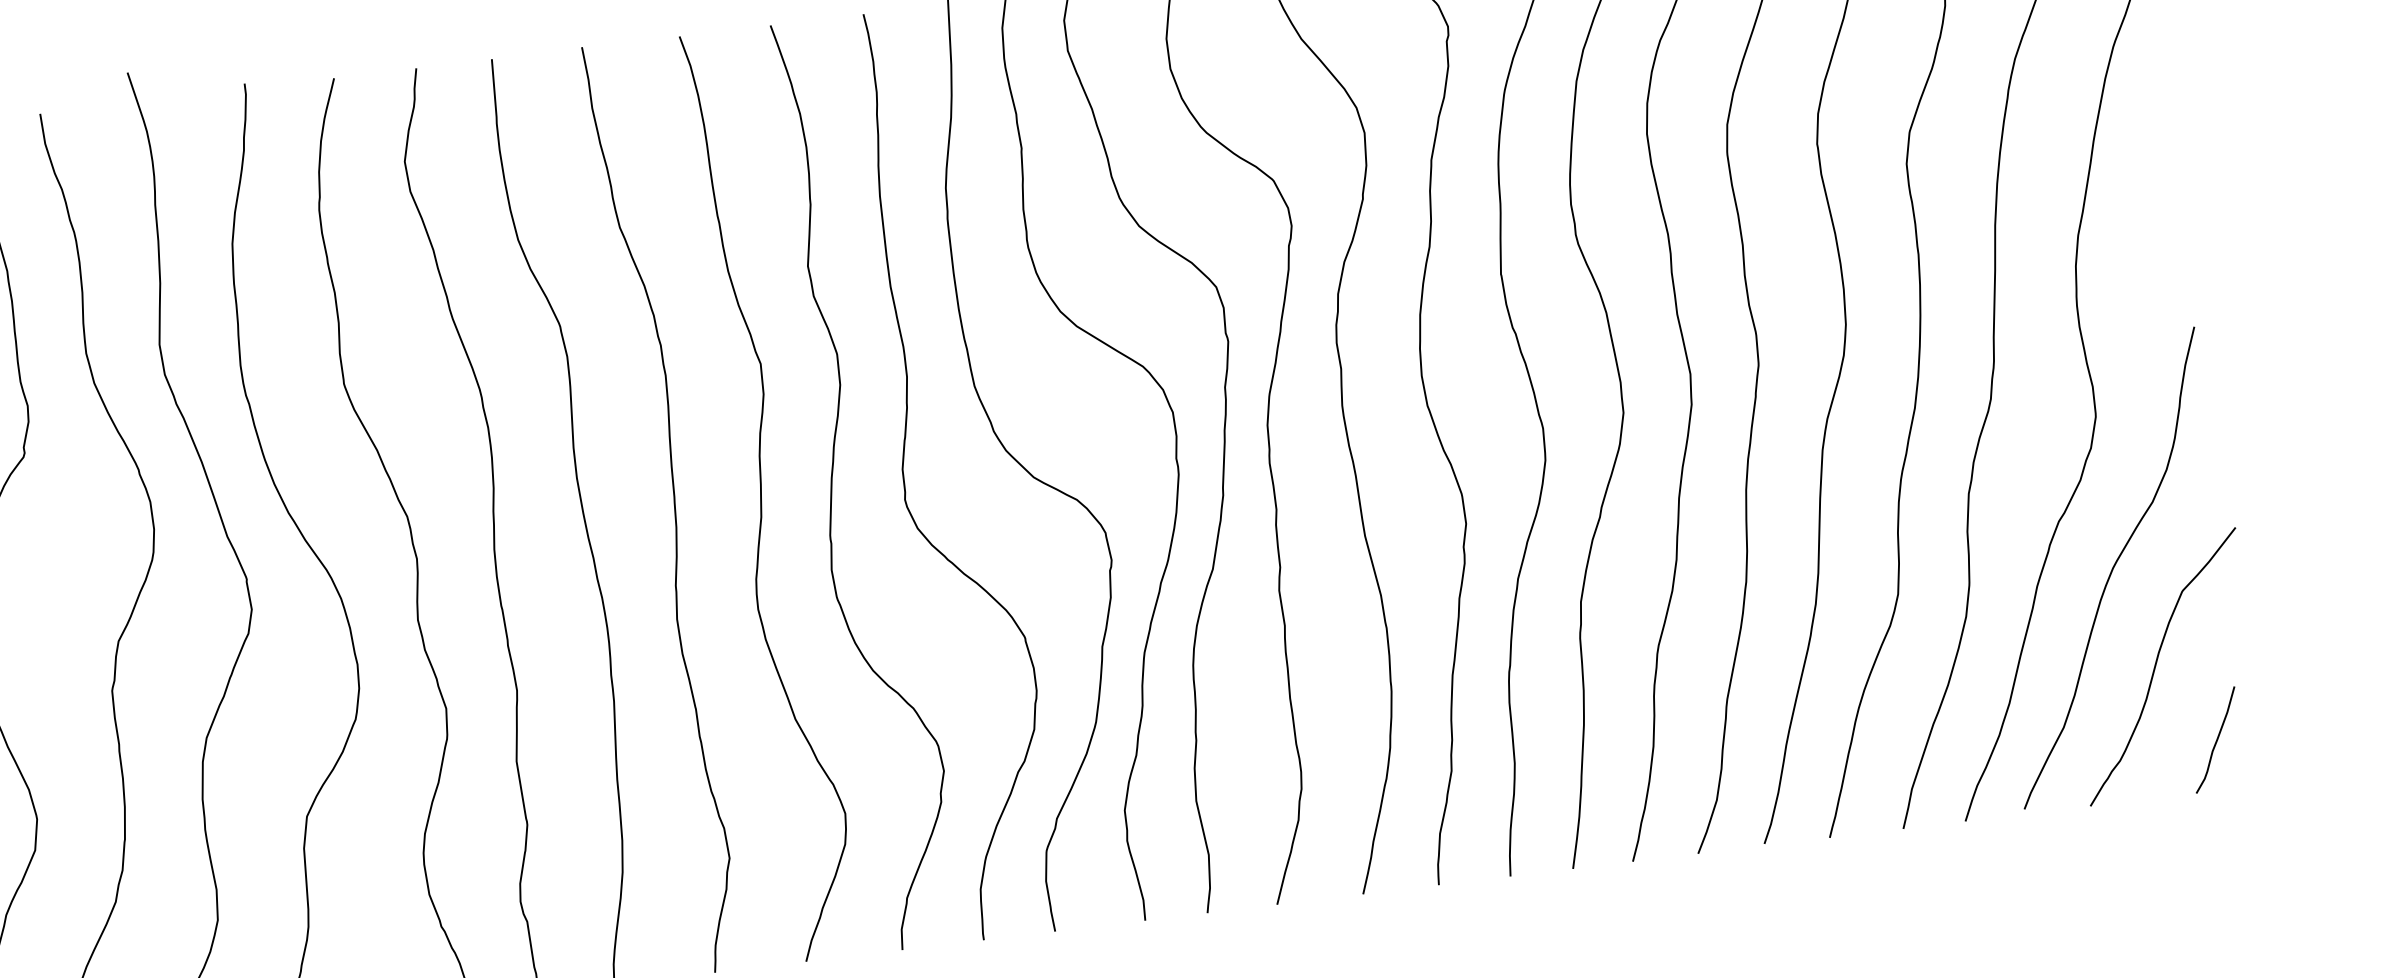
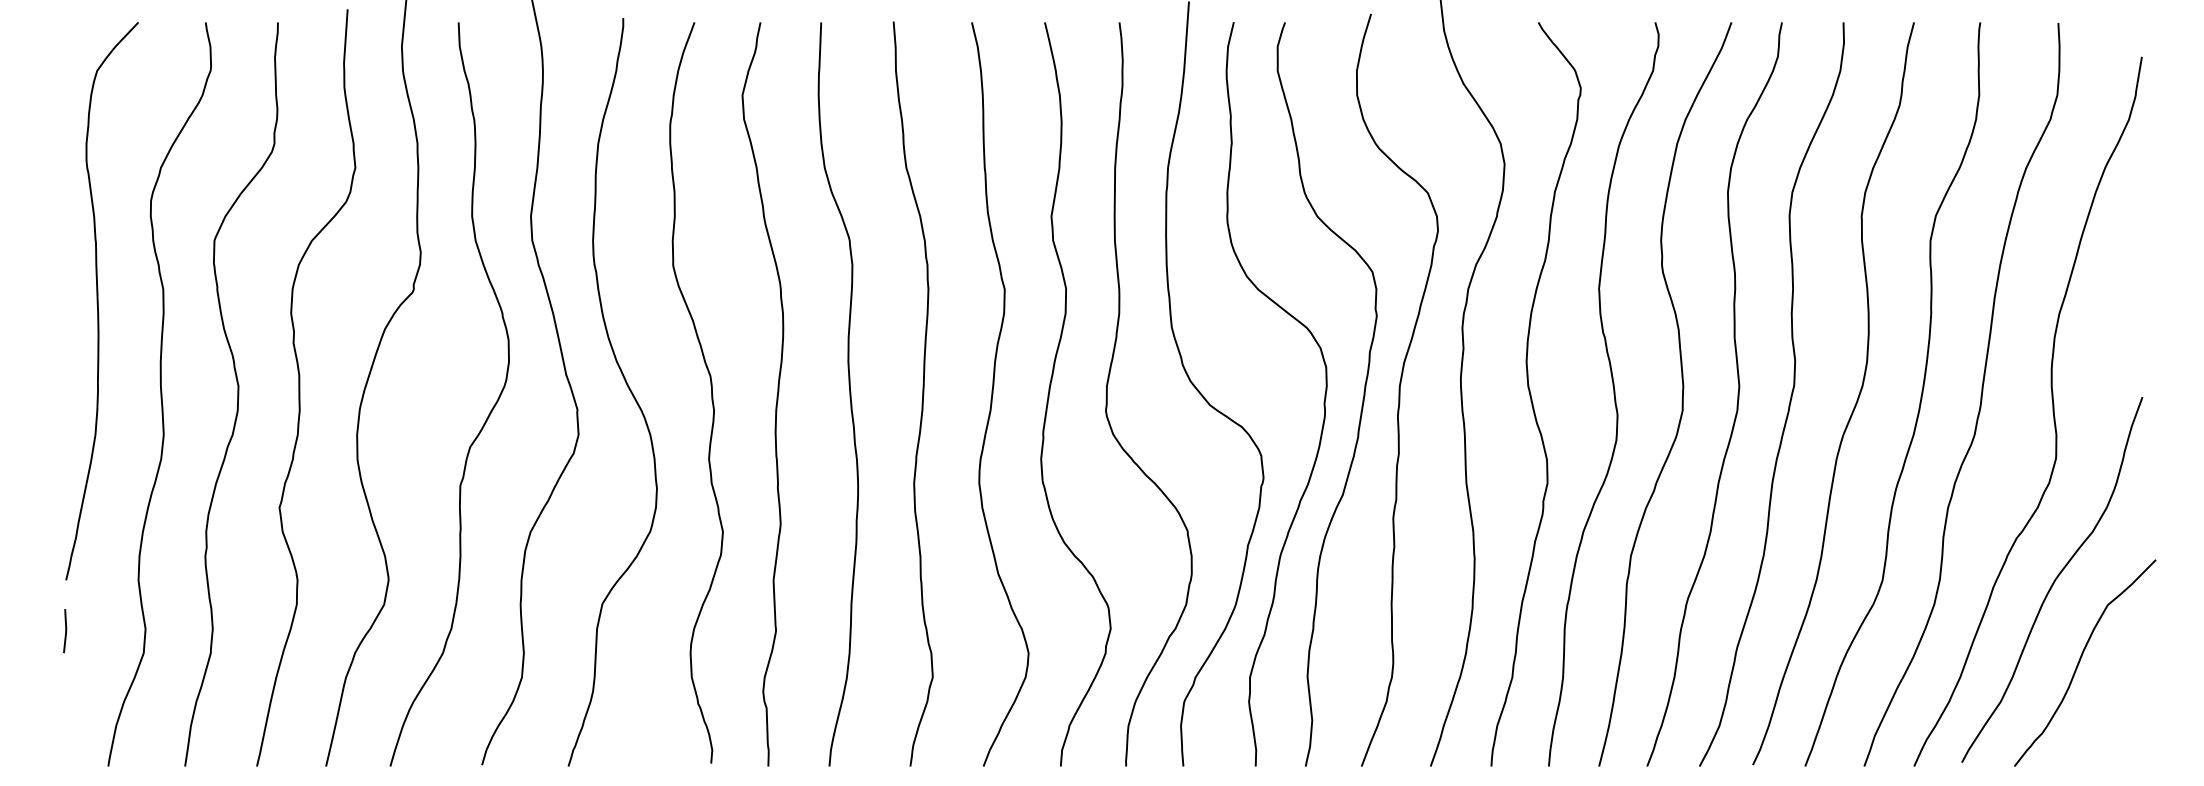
curve: (2216, 739) -> (2120, 725), removed

